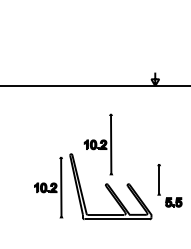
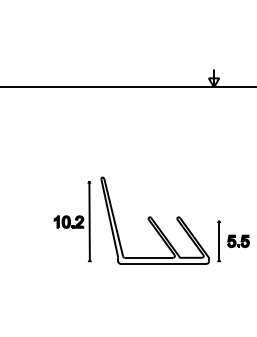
part: (98, 144) -> (138, 164), removed
part: (159, 179) -> (219, 241), moved

